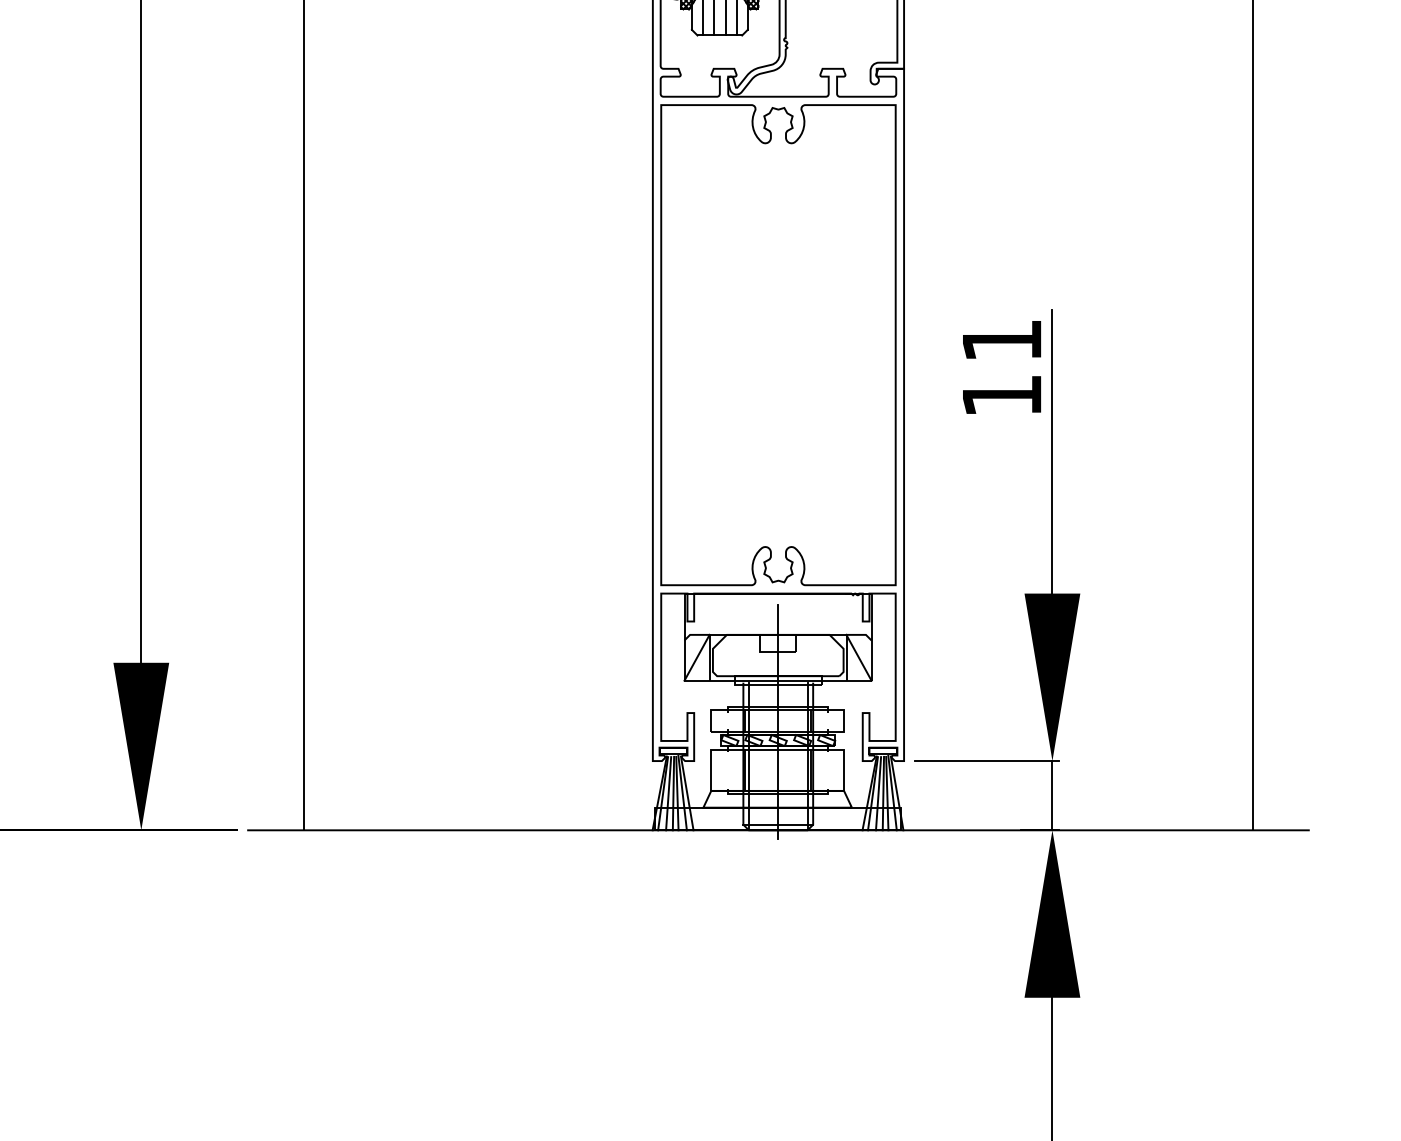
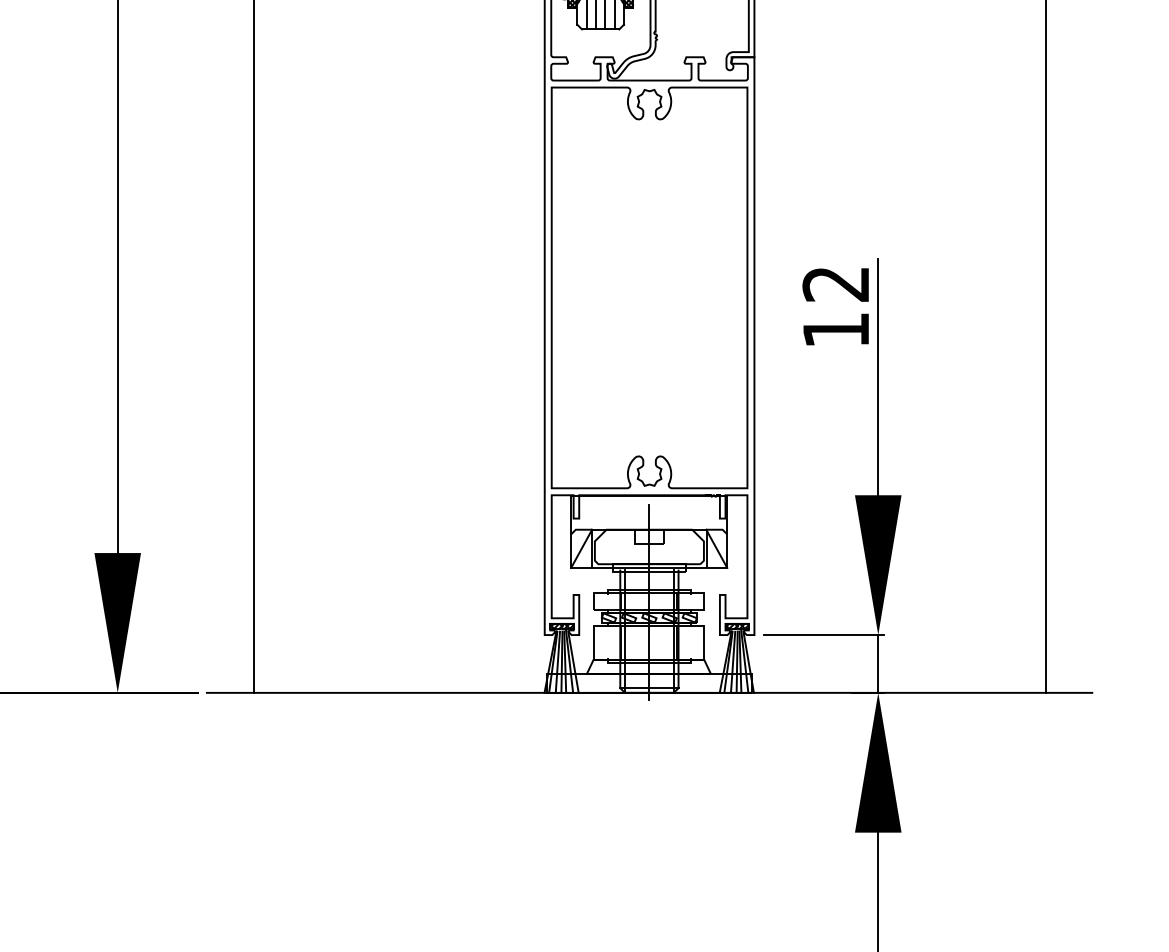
text: (1001, 341) -> (835, 284), 11 -> 12
hatch: (673, 750) -> (561, 626), added
hatch: (883, 750) -> (737, 626), added

